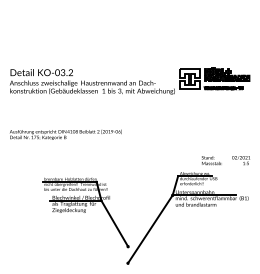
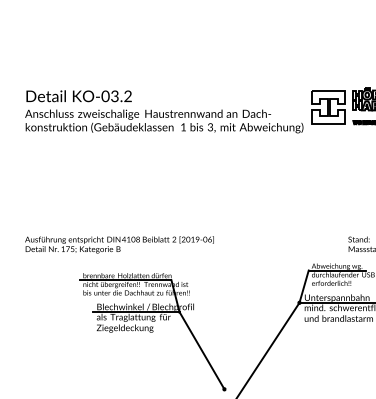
text: (65, 134) -> (118, 244), moved

